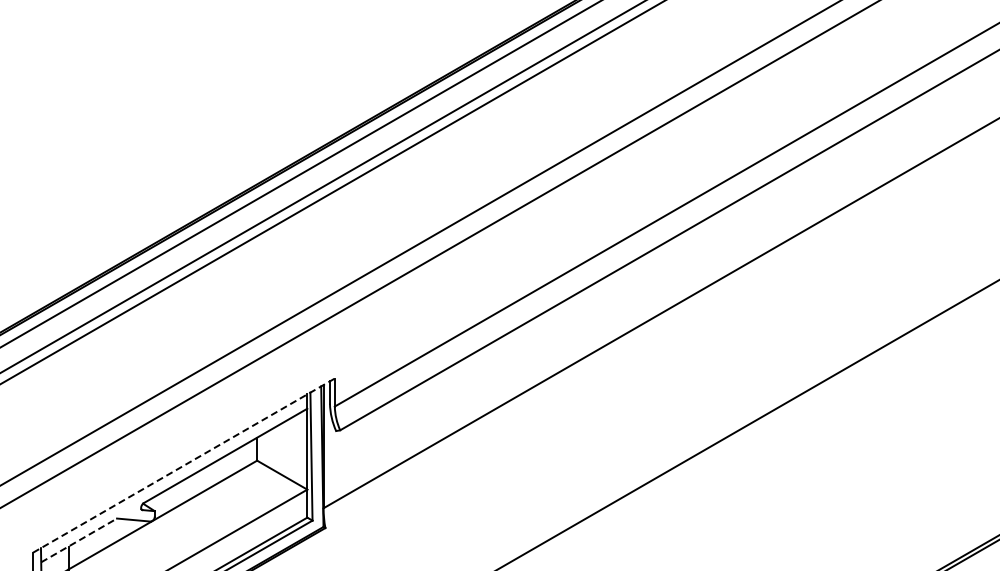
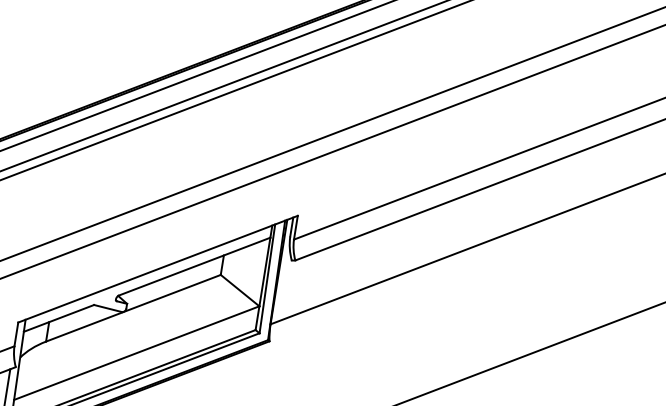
line: (184, 465) -> (158, 269), dashed -> solid
line: (79, 540) -> (59, 318), dashed -> solid

